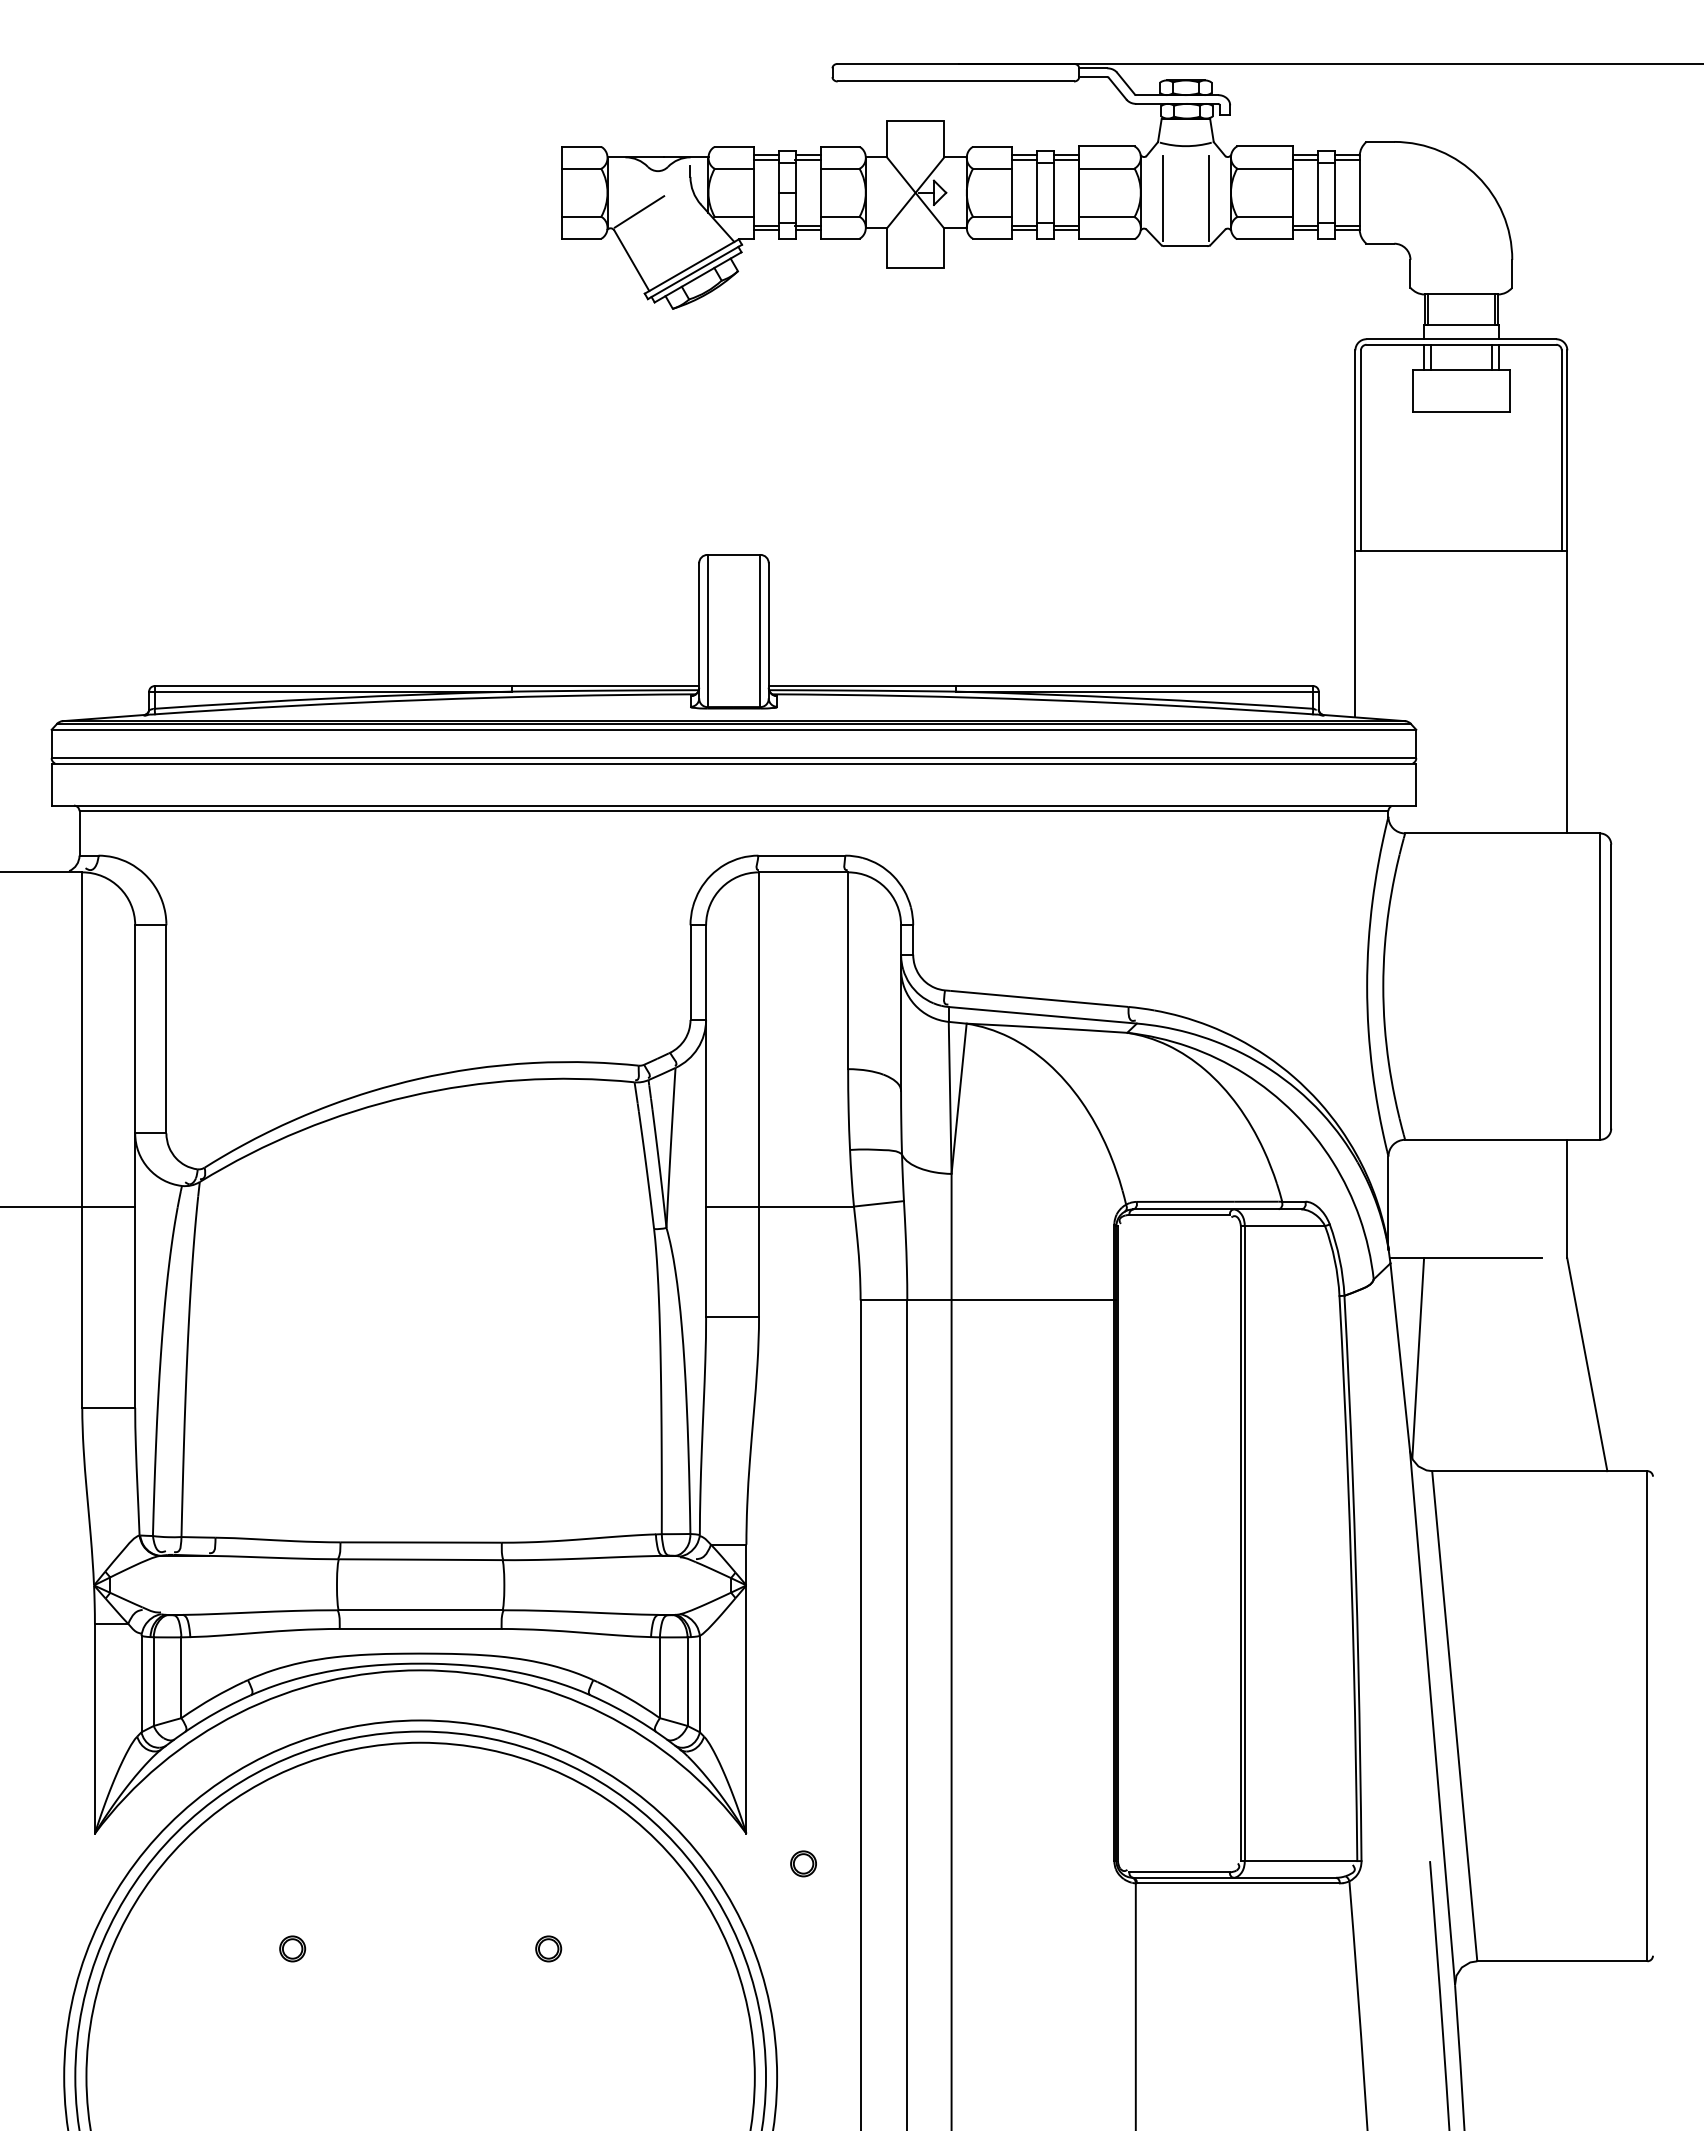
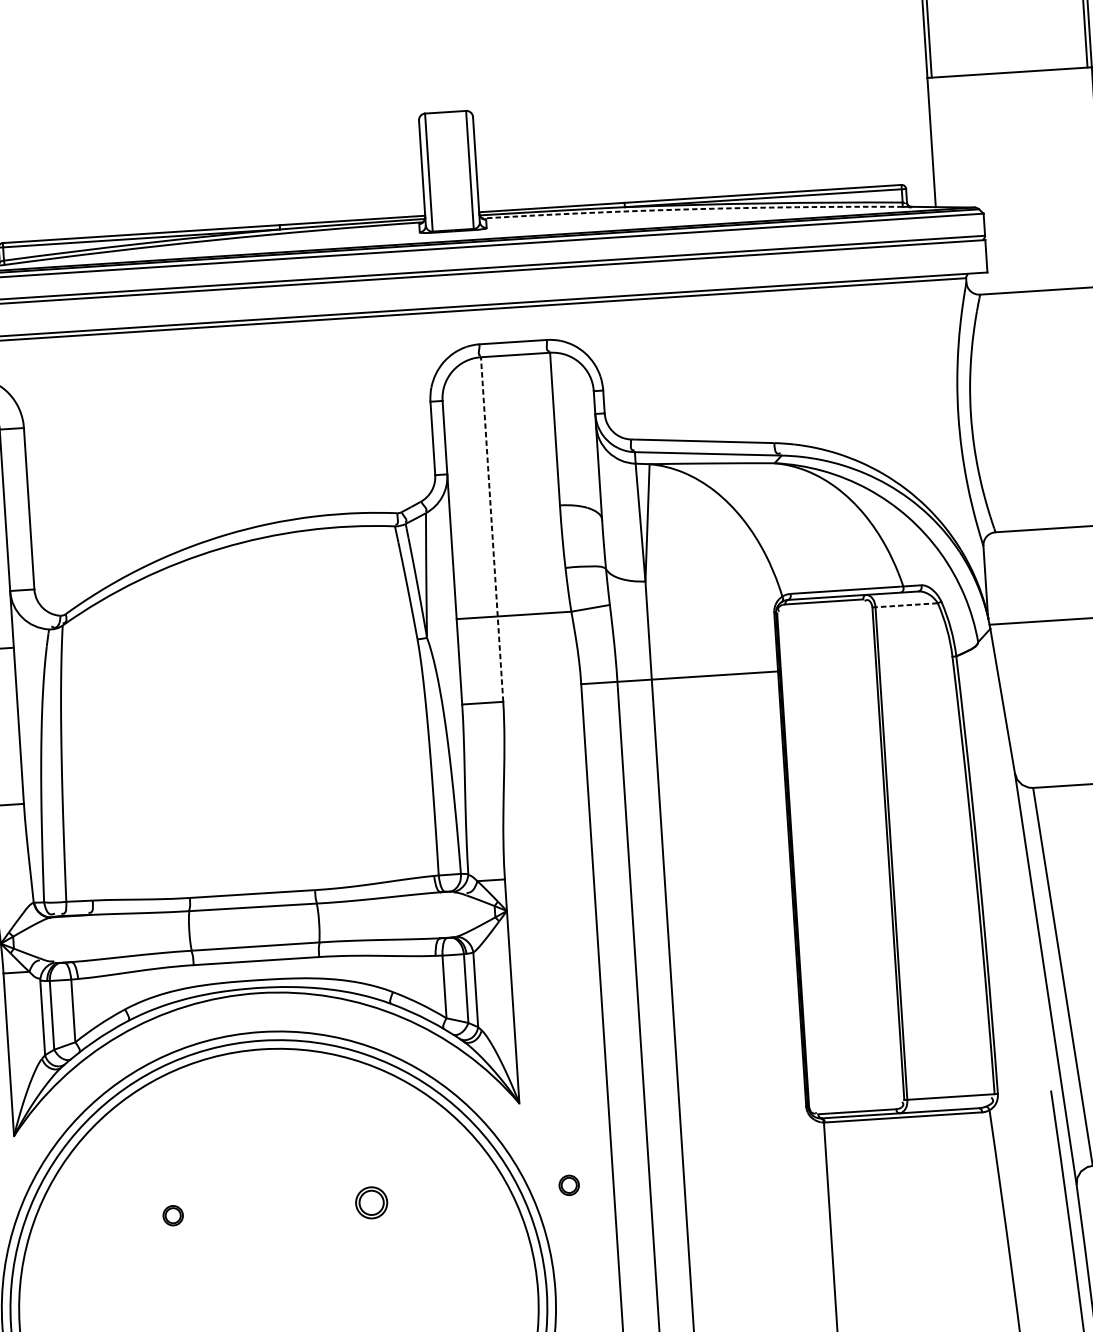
arc: (1042, 699) -> (692, 208), solid -> dashed
line: (759, 1094) -> (492, 529), solid -> dashed
line: (1283, 1226) -> (905, 605), solid -> dashed
line: (1418, 1358) -> (1016, 701), removed
part: (803, 1863) -> (569, 1185), moved
part: (548, 1948) -> (371, 1202), size x1.6

